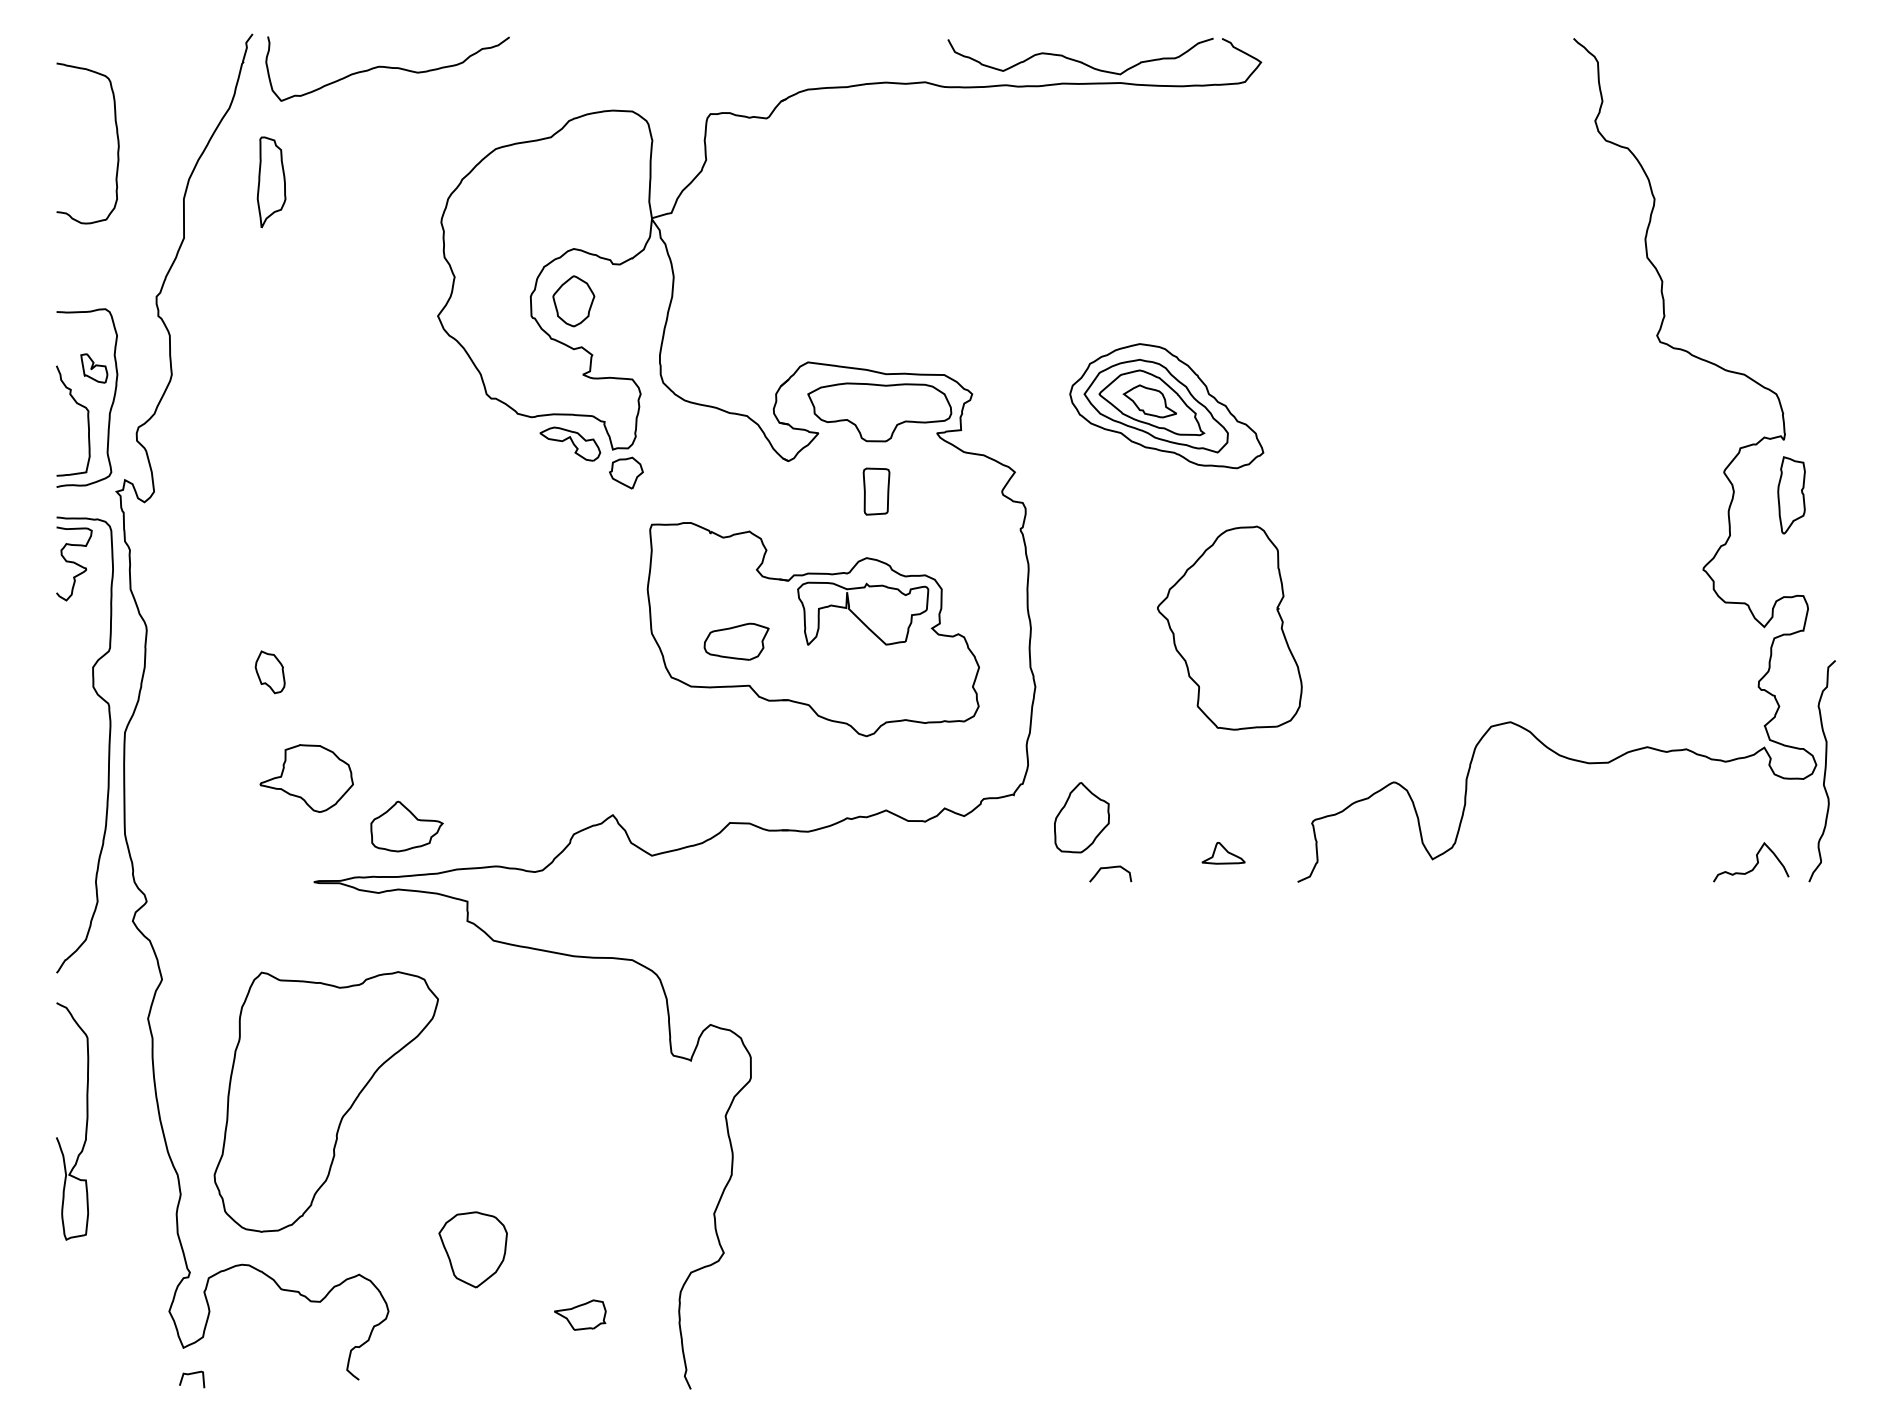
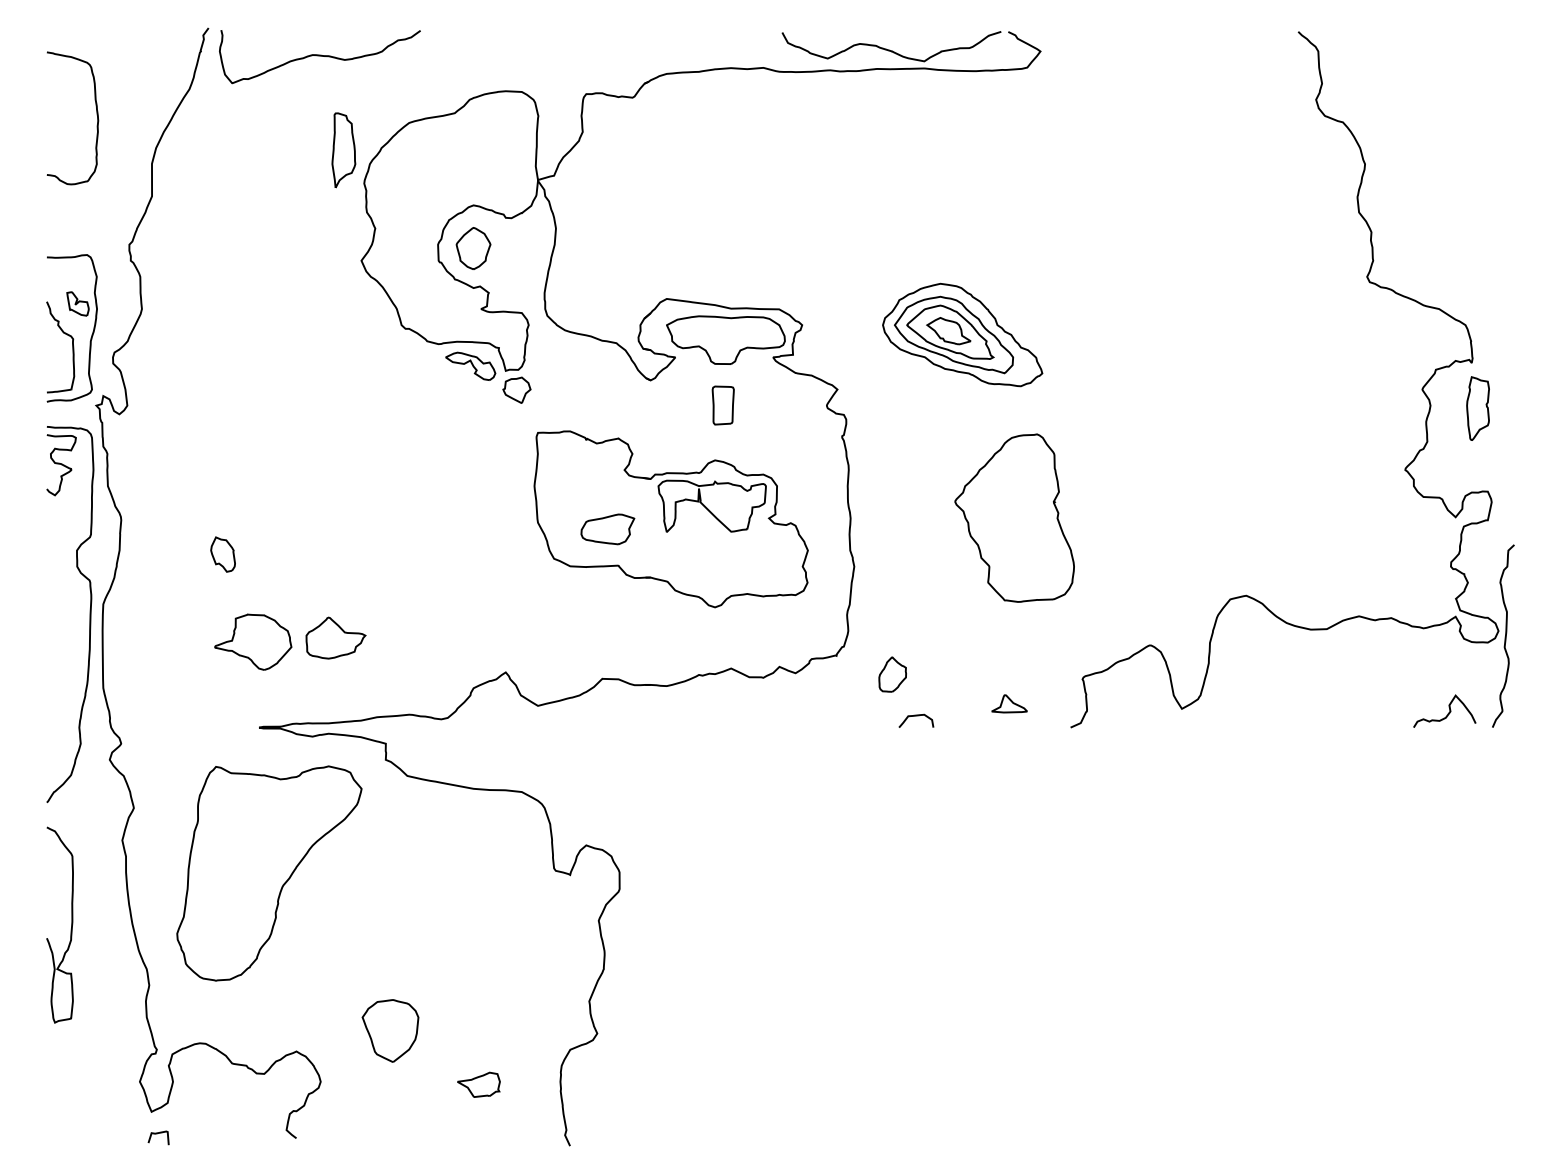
part: (271, 181) -> (343, 149), moved
part: (1081, 817) -> (892, 674), size x0.6
part: (406, 826) -> (335, 638), moved
part: (325, 1101) -> (268, 873), moved

